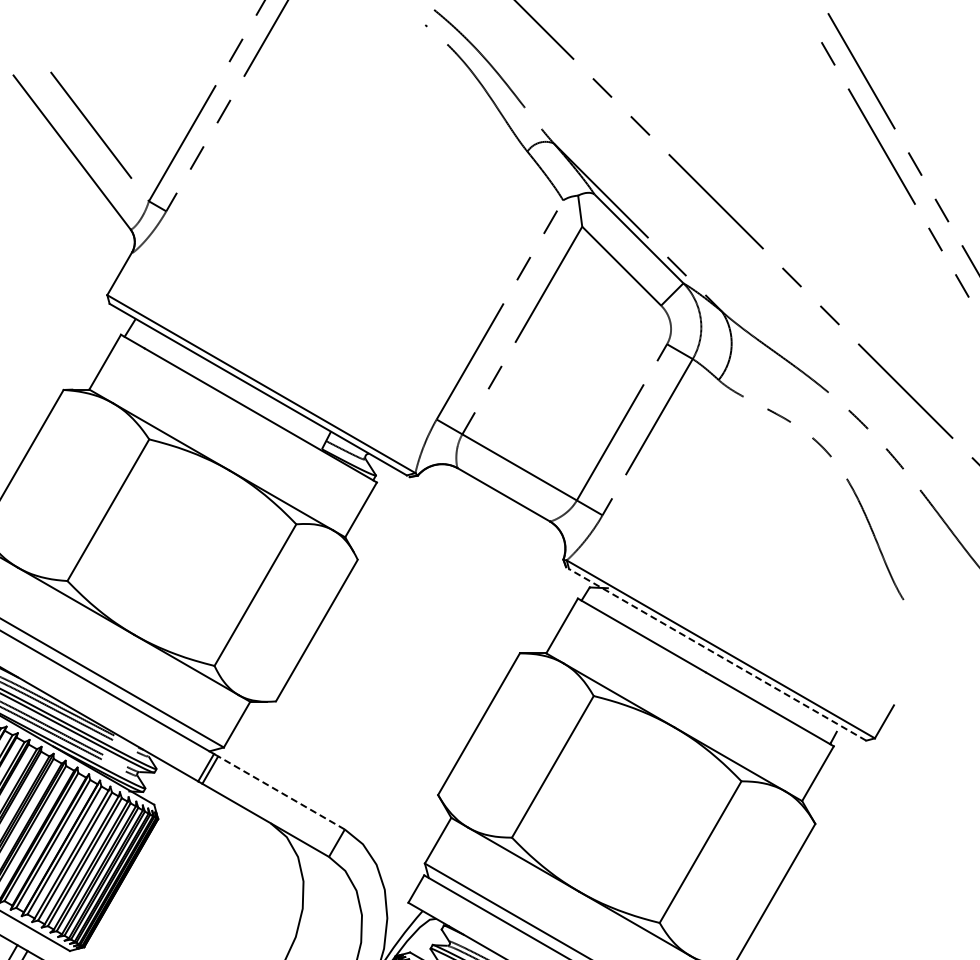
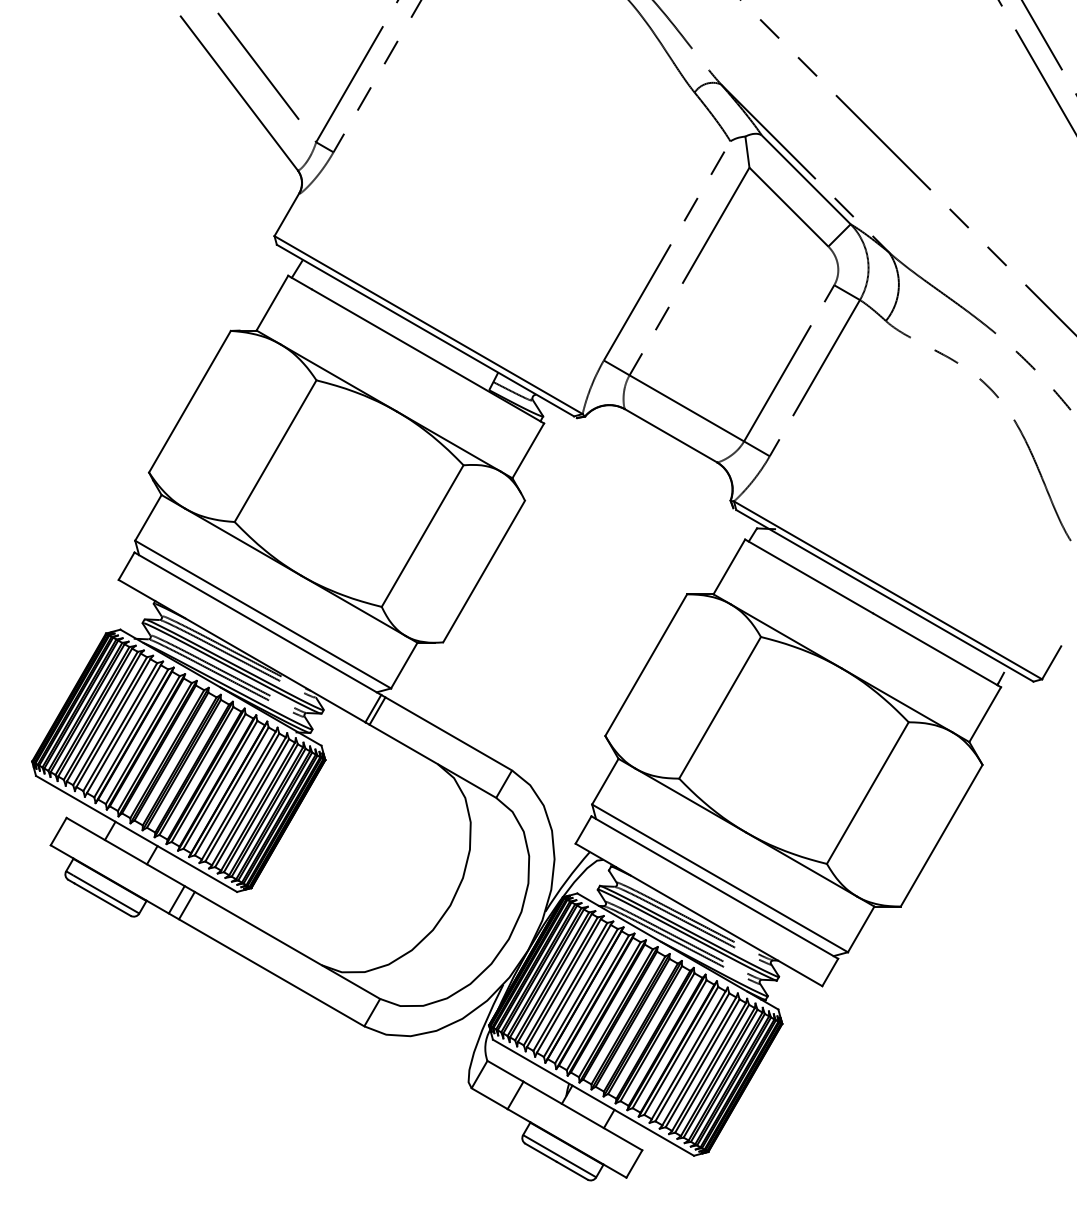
line: (717, 654) -> (884, 595), dashed -> solid
line: (281, 792) -> (448, 733), dashed -> solid

